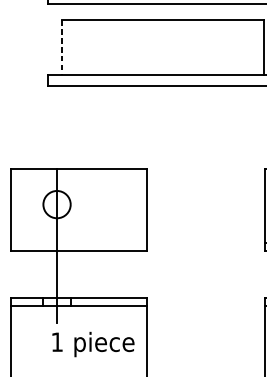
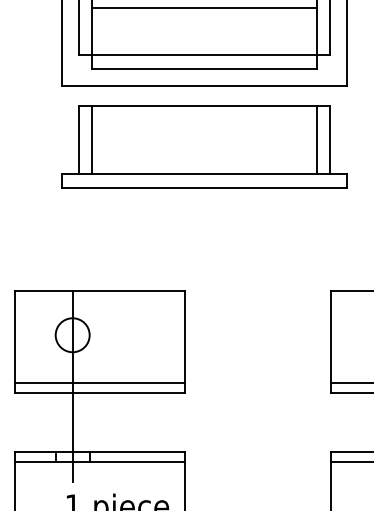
line: (61, 48) -> (78, 140), dashed -> solid
line: (72, 48) -> (92, 140), added
line: (252, 48) -> (316, 140), added
line: (78, 242) -> (99, 382), added

